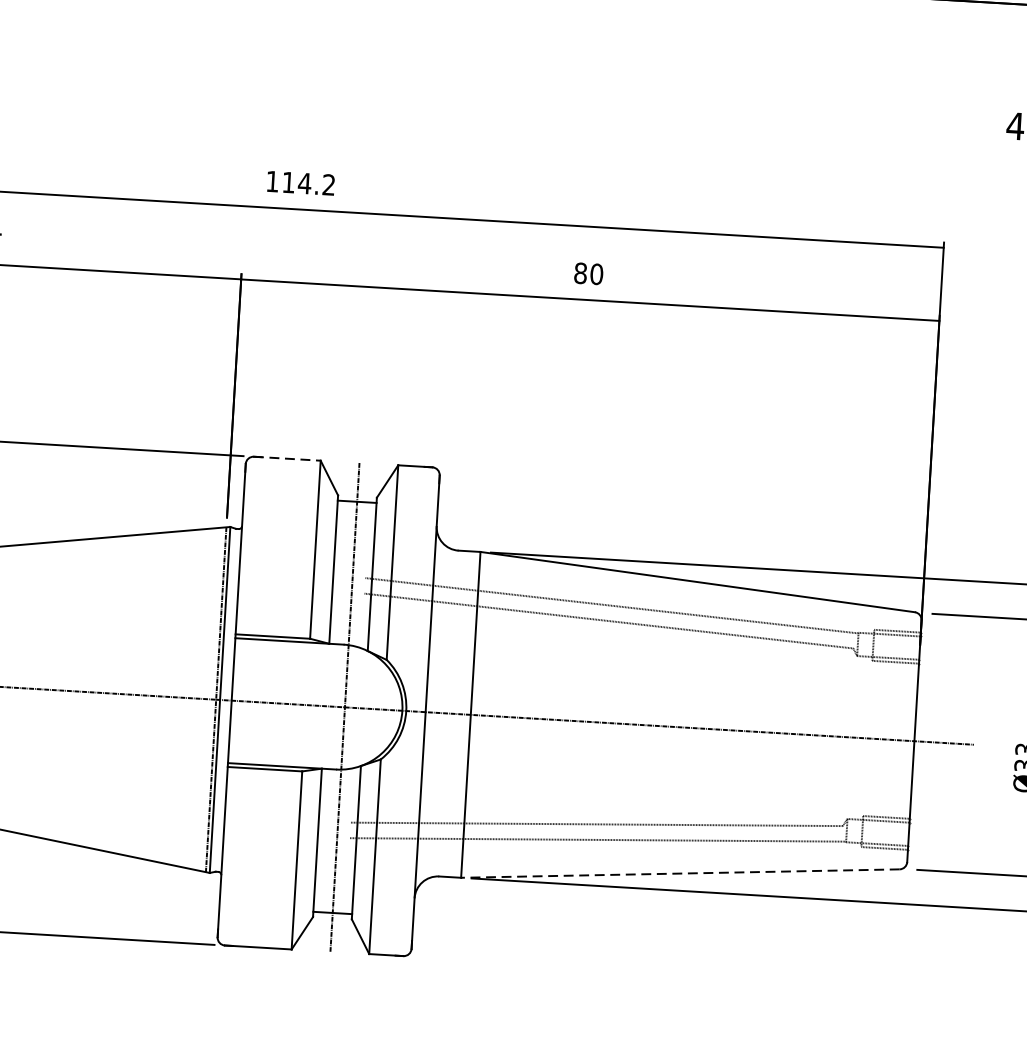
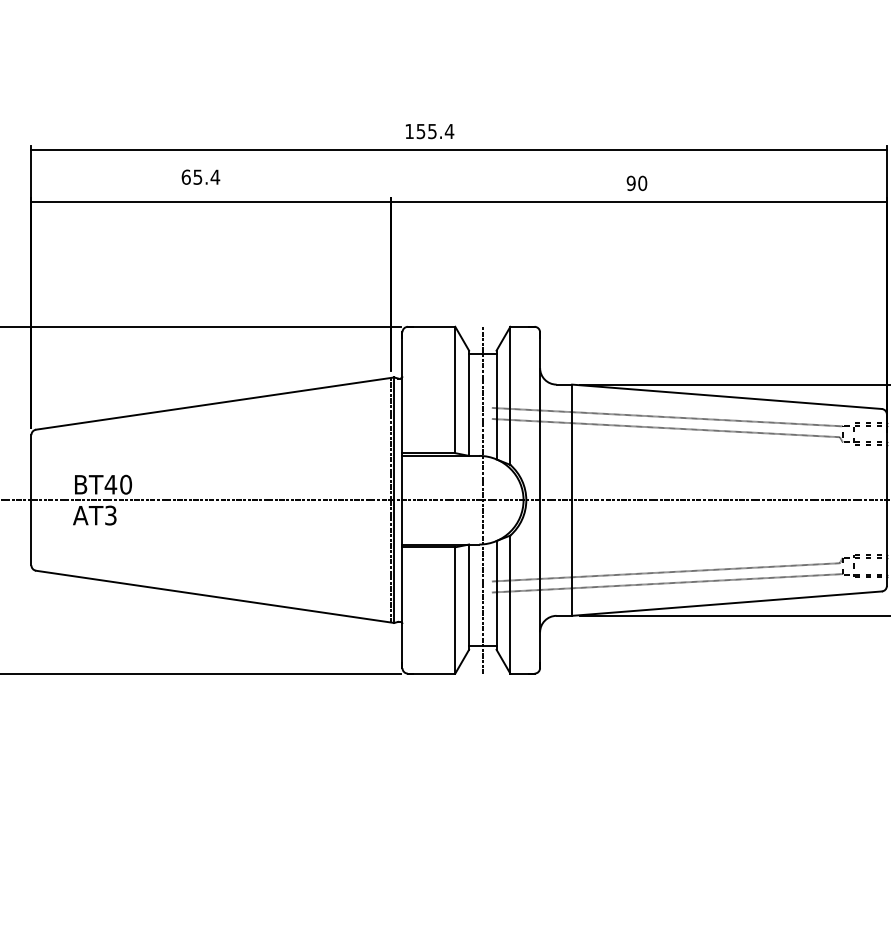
text: (309, 183) -> (435, 131), 114.2 -> 155.4
text: (579, 273) -> (630, 183), 80 -> 90
line: (287, 458) -> (431, 326), dashed -> solid
line: (679, 873) -> (726, 603), dashed -> solid

